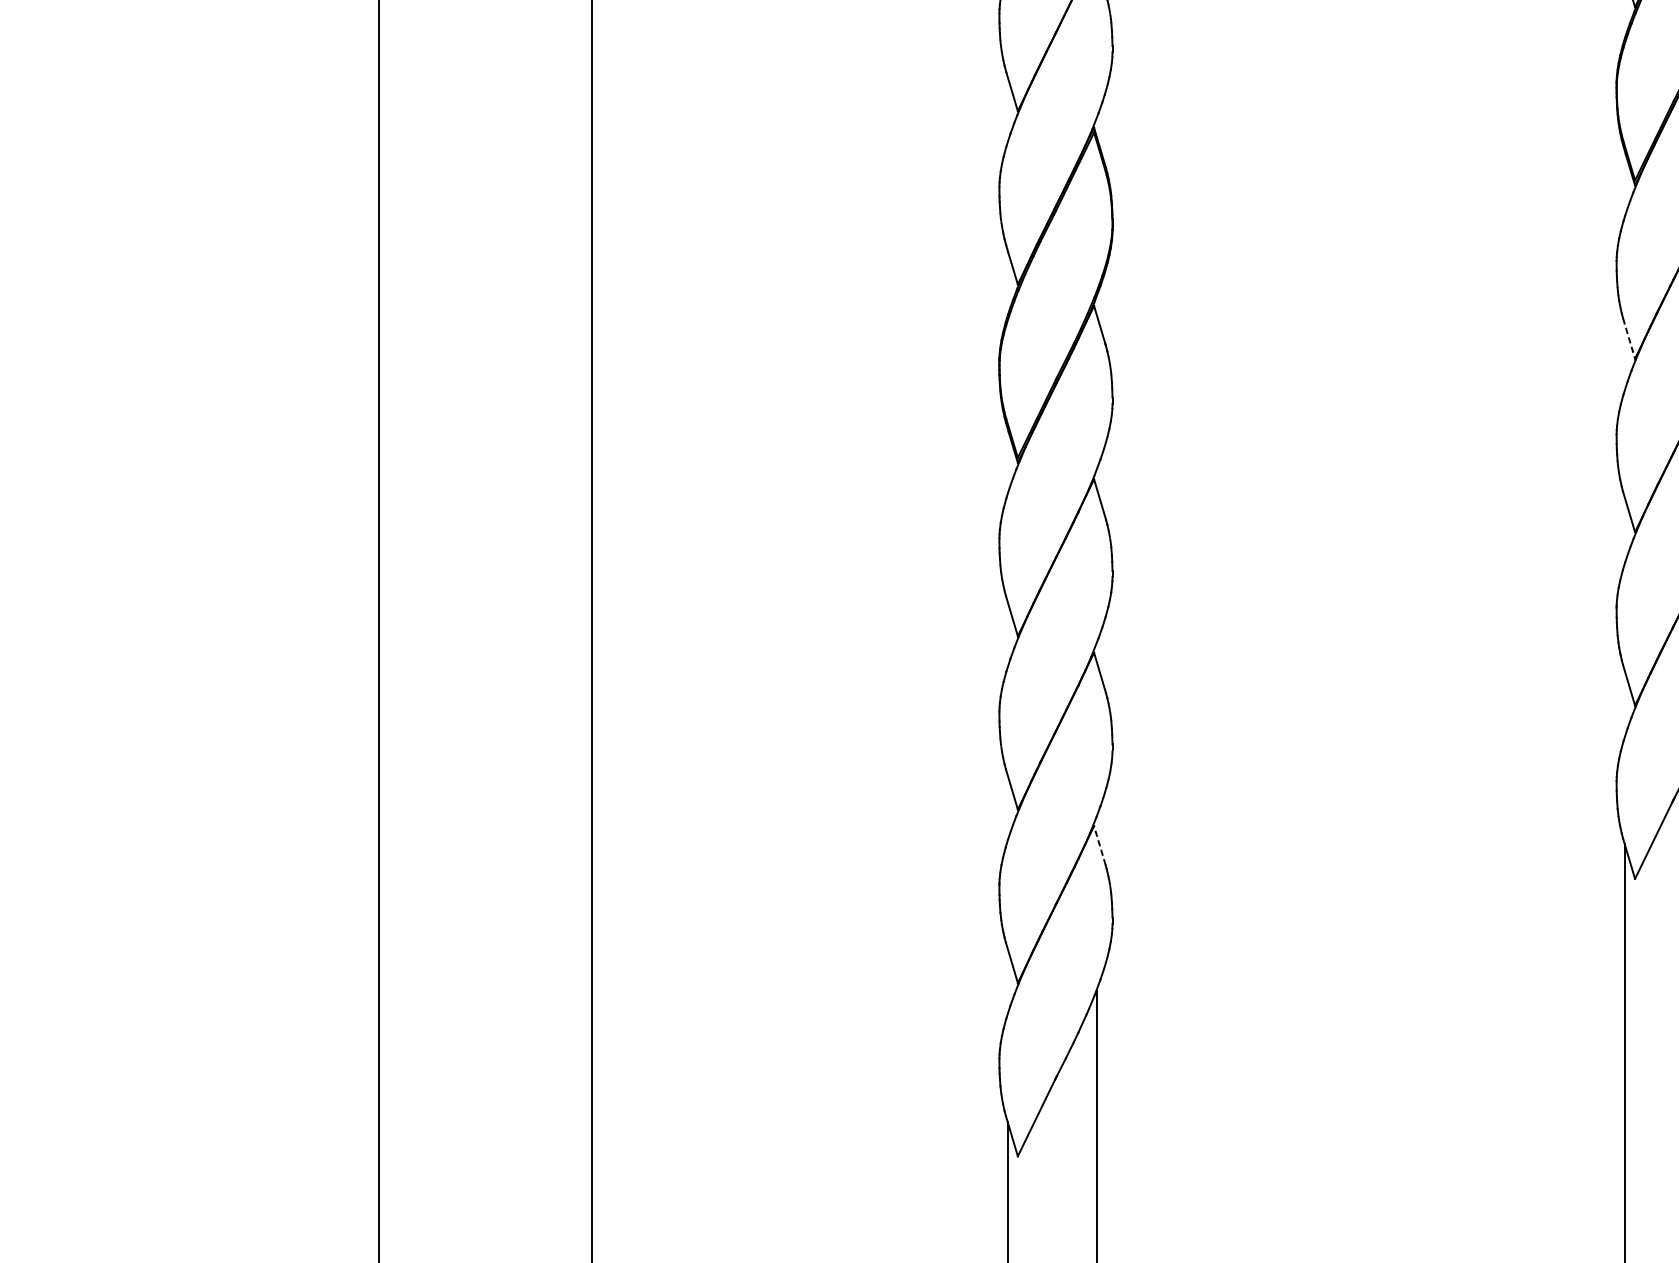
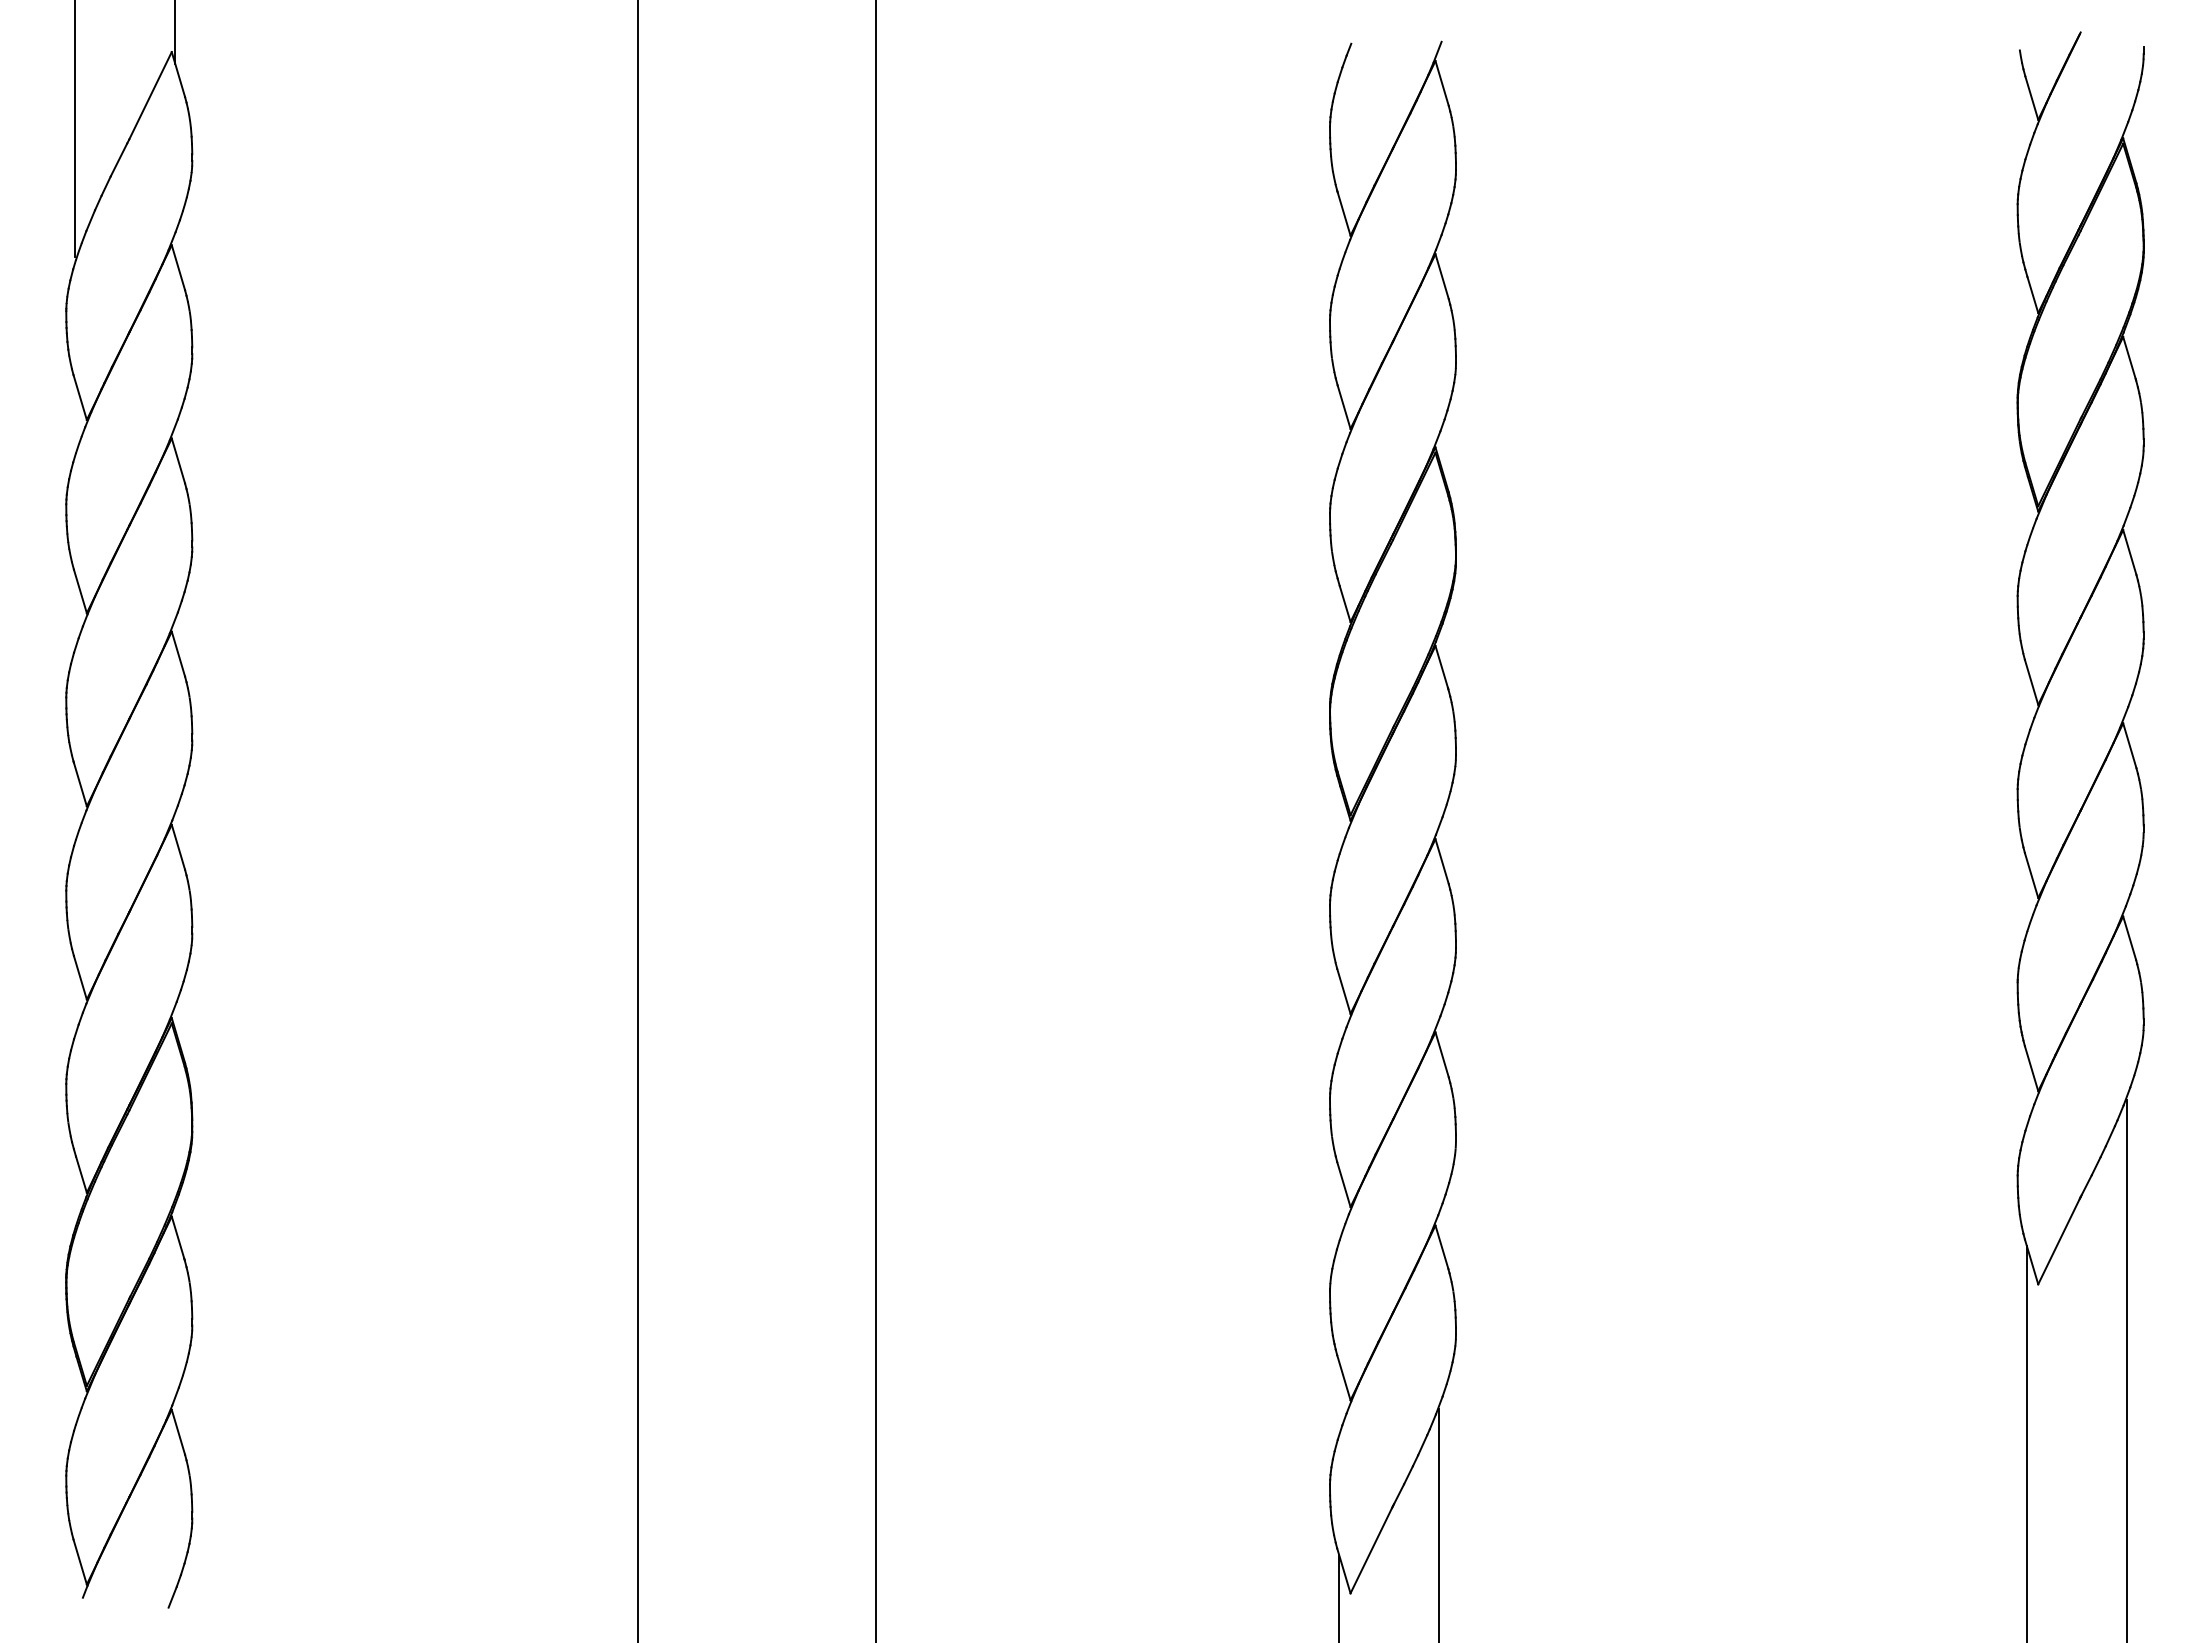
line: (1629, 338) -> (2031, 682), dashed -> solid
line: (1099, 845) -> (1441, 1247), dashed -> solid

